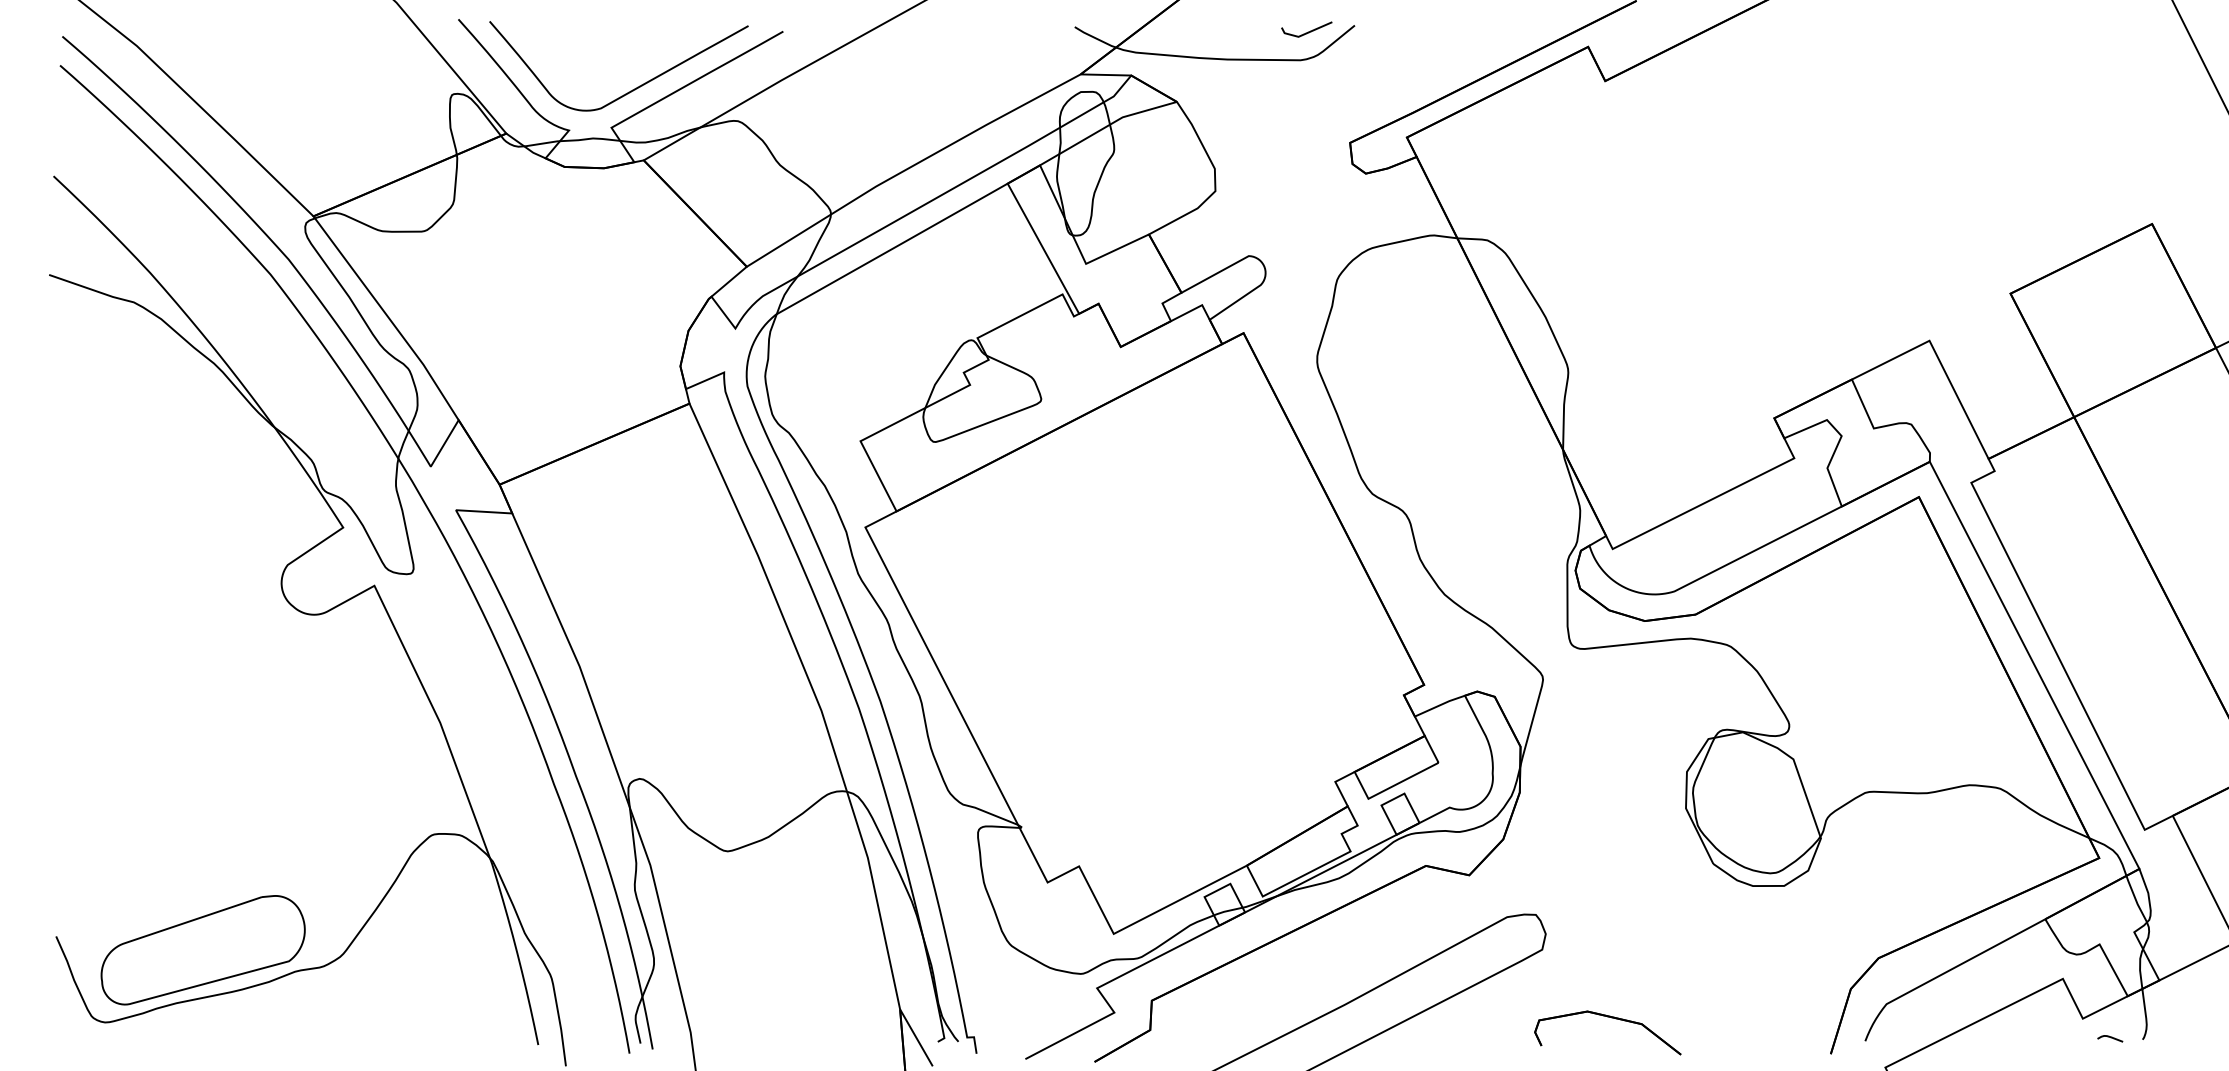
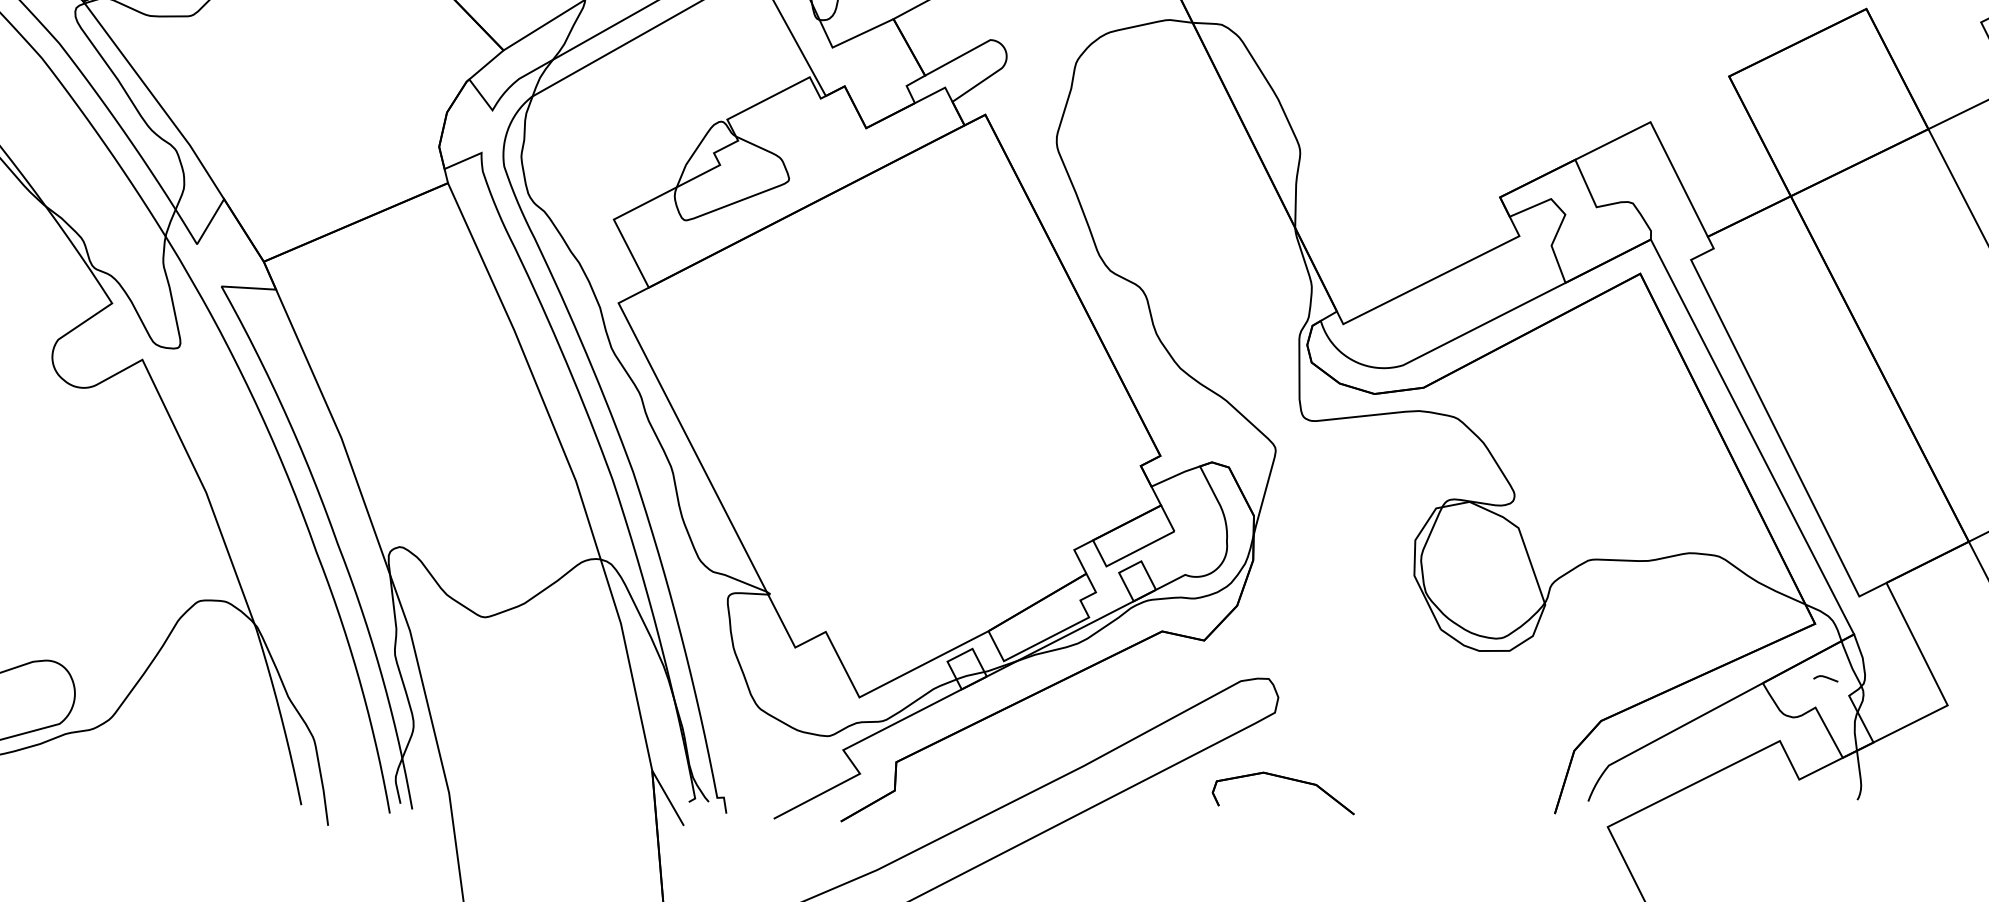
part: (1611, 1018) -> (1286, 779), moved
curve: (2110, 1038) -> (1826, 678), moved

